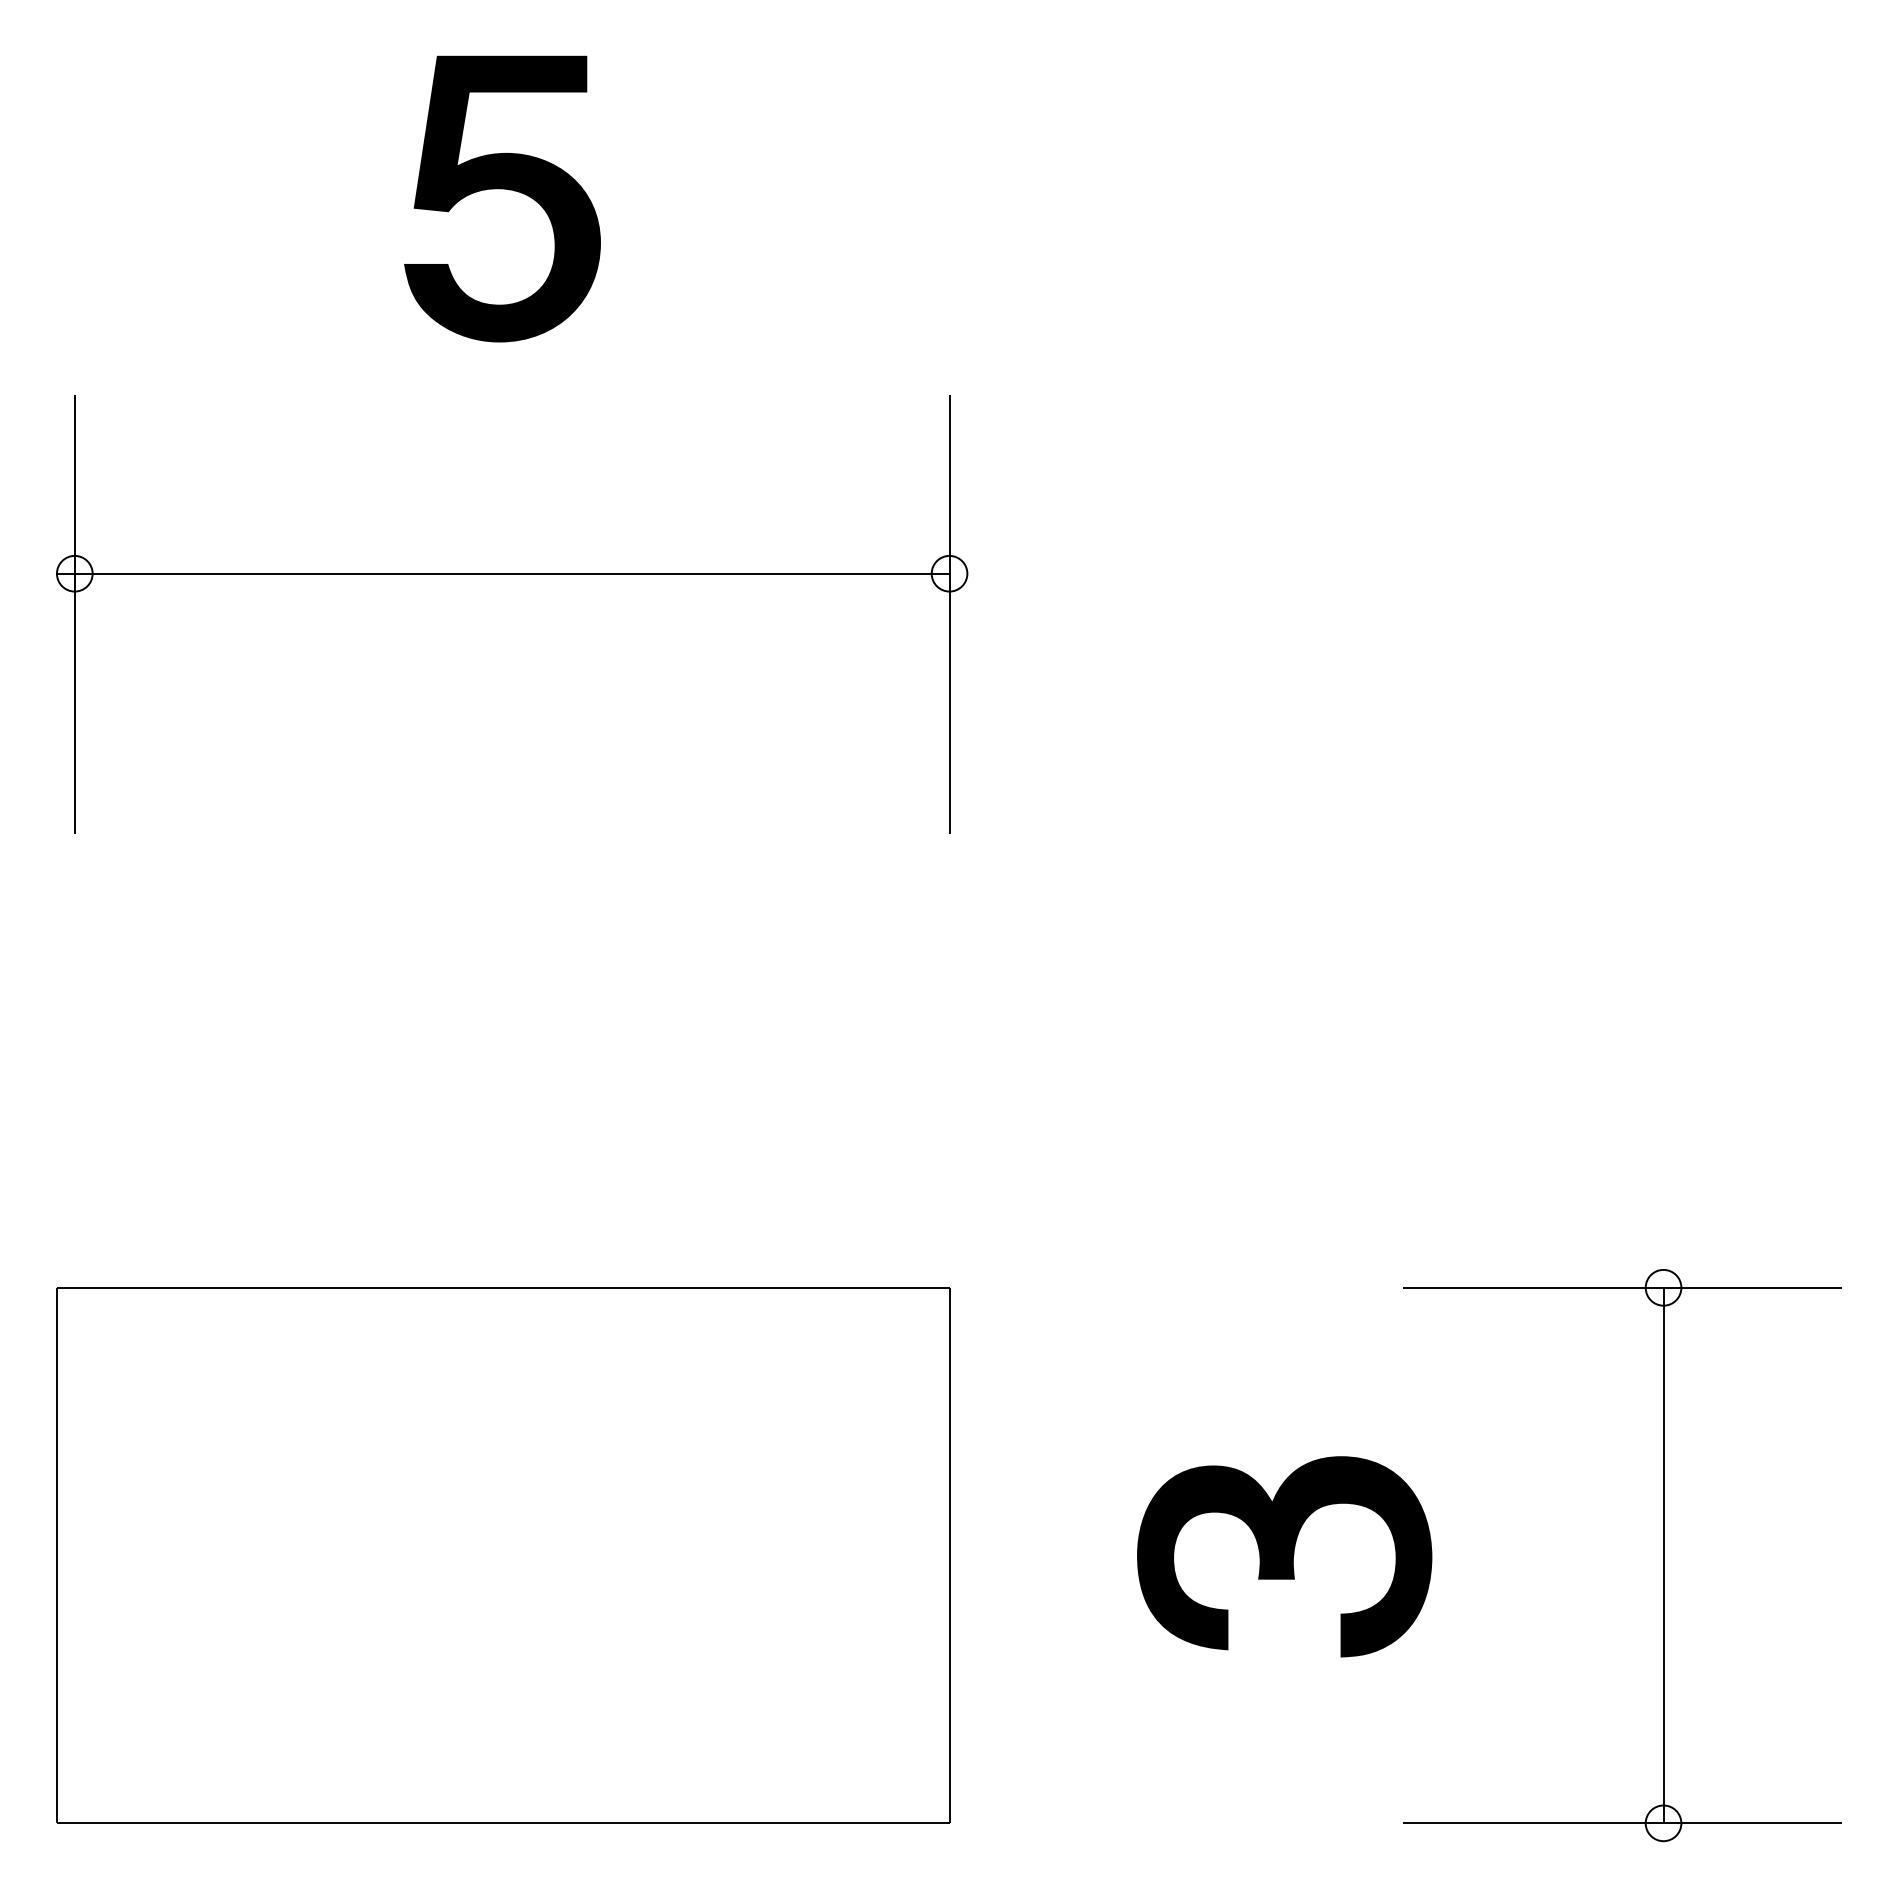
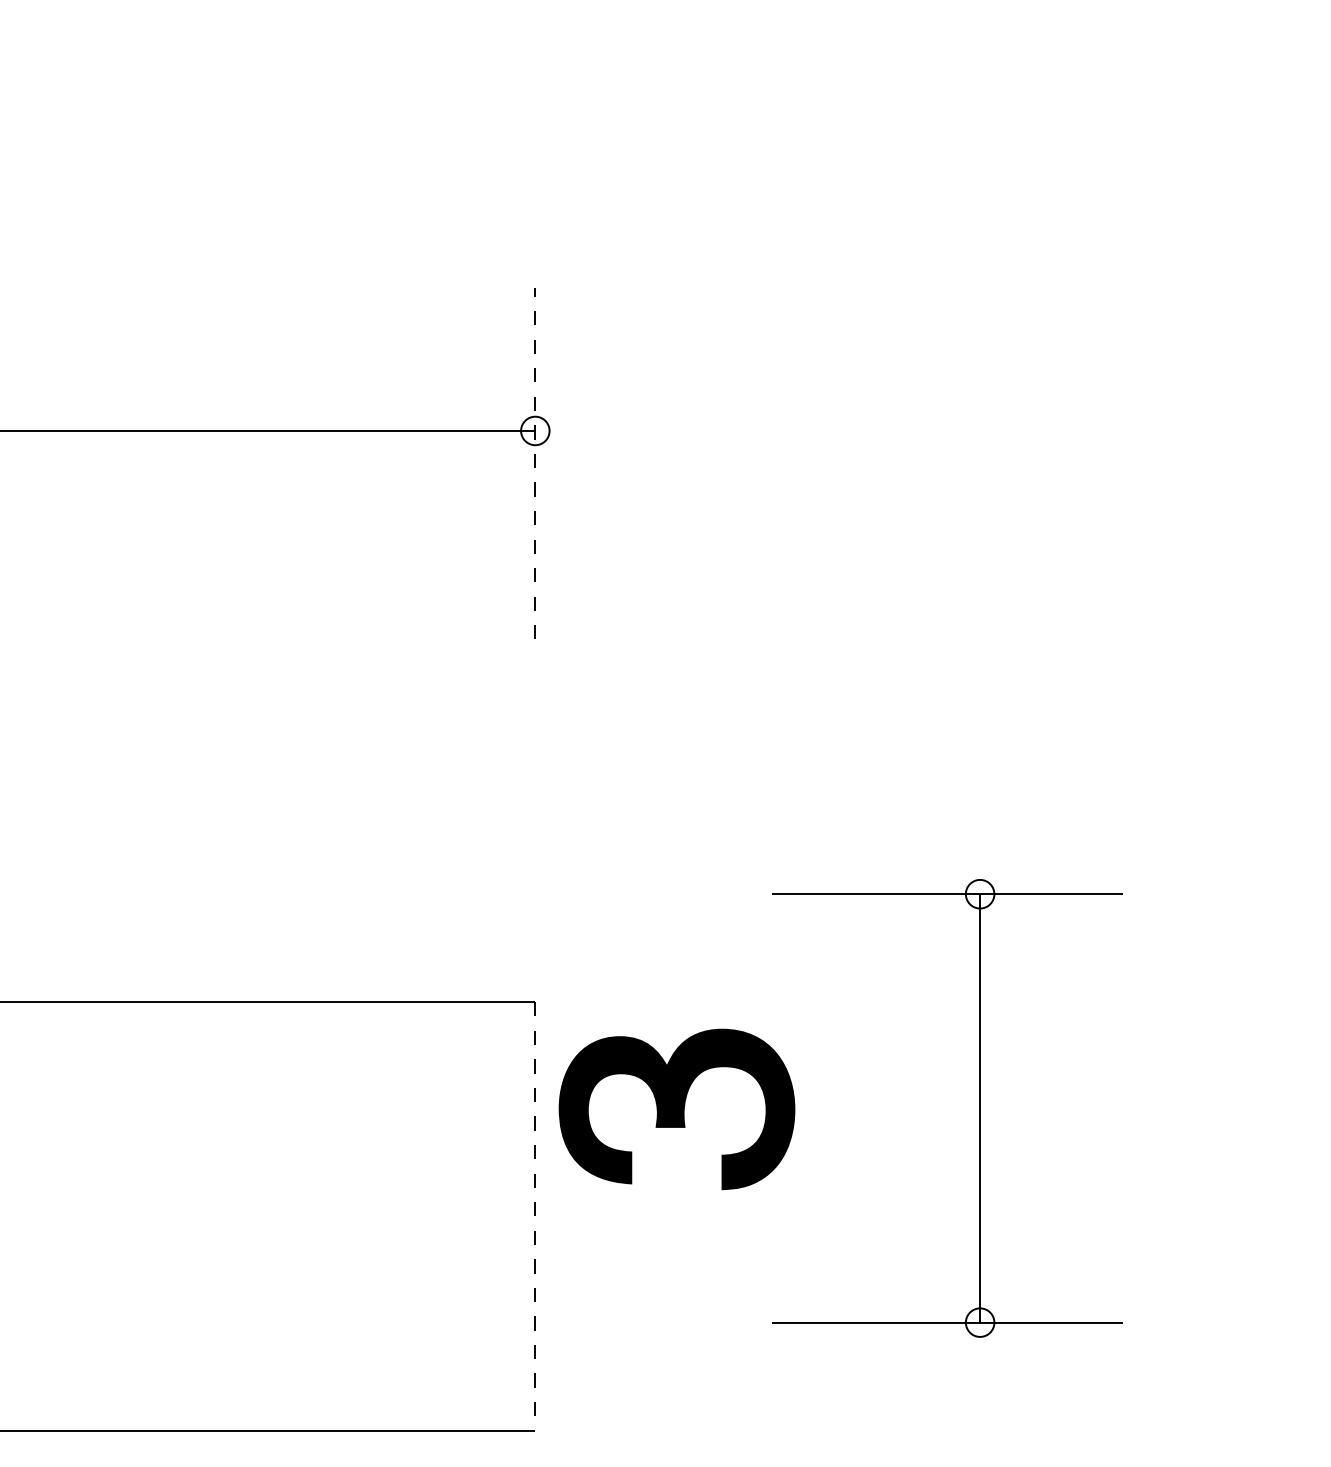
part: (502, 189) -> (177, 123), removed
line: (949, 614) -> (535, 463), solid -> dashed
line: (949, 1555) -> (535, 1216), solid -> dashed
part: (1432, 1555) -> (795, 1108), moved

